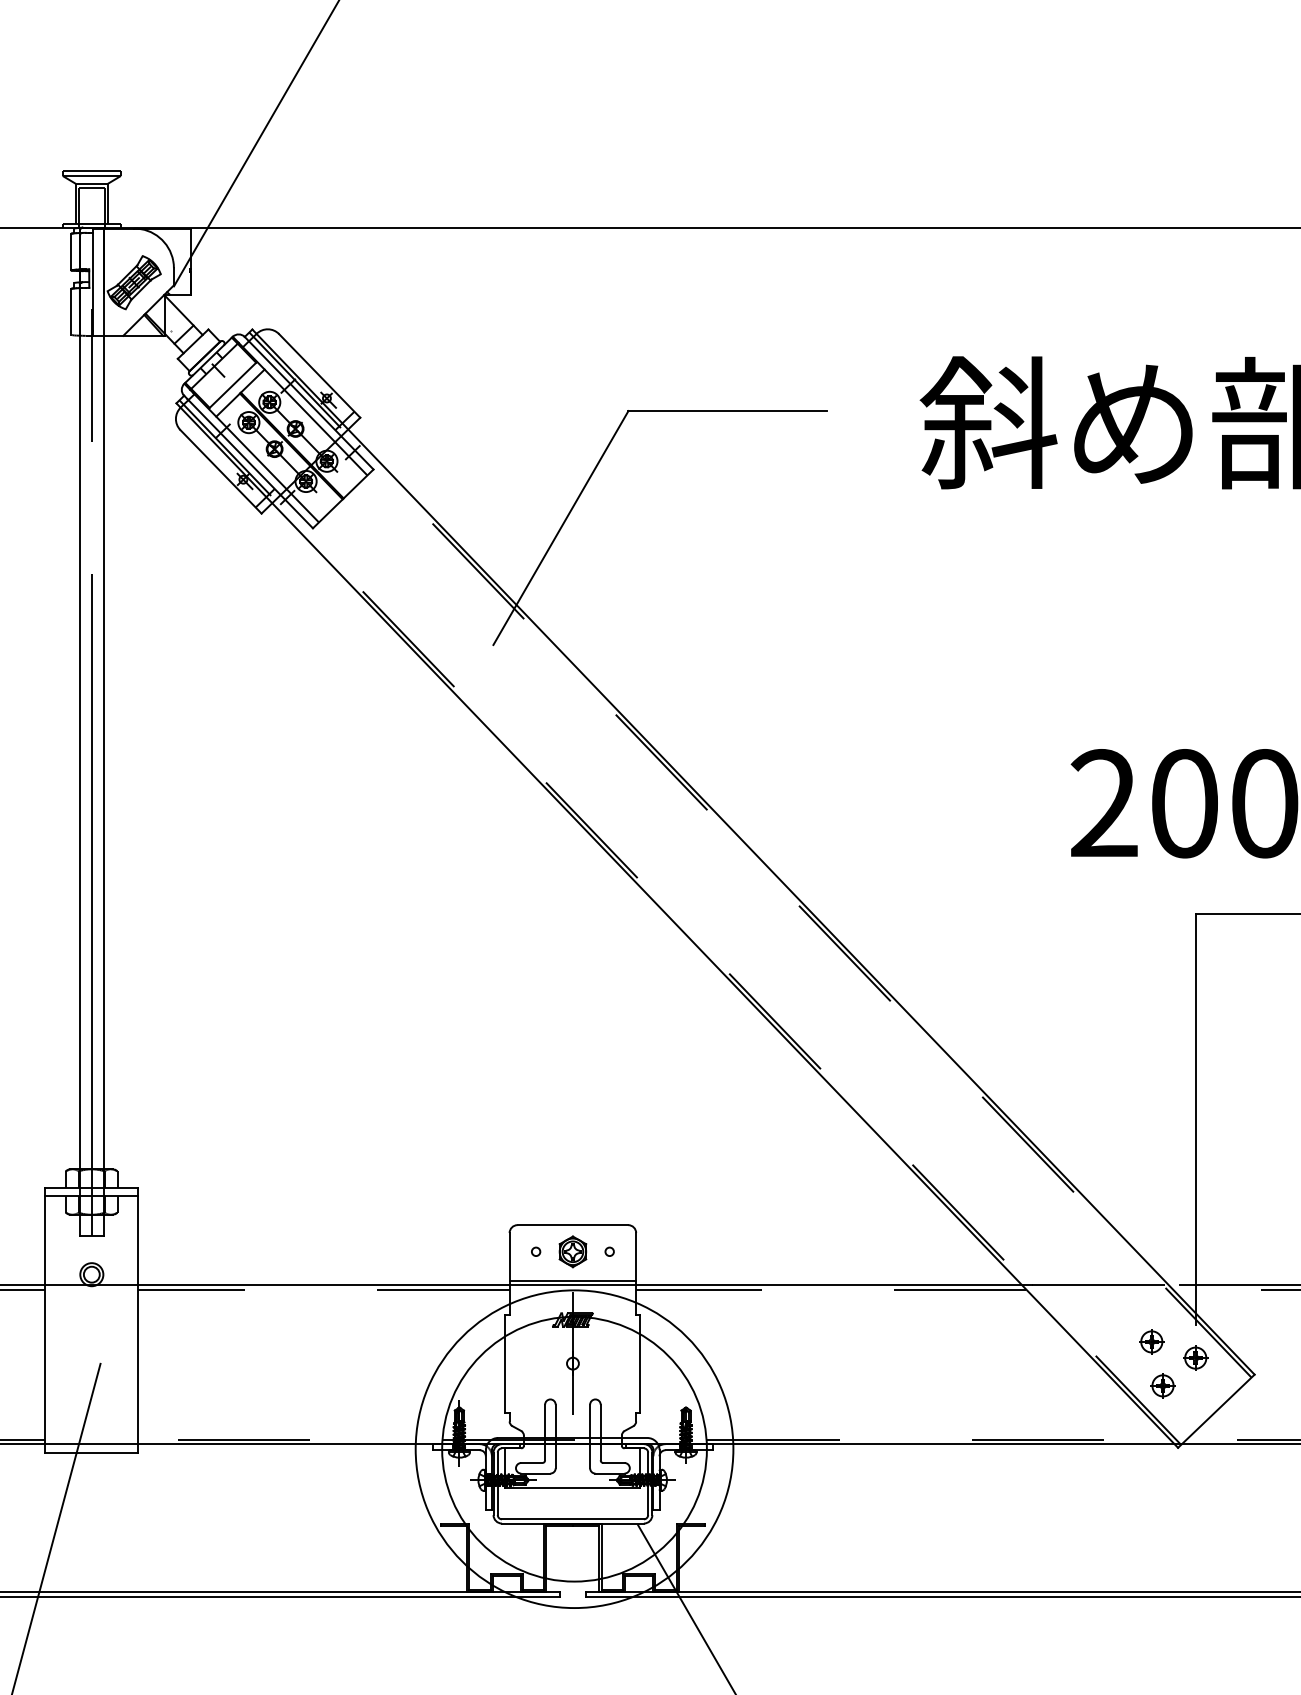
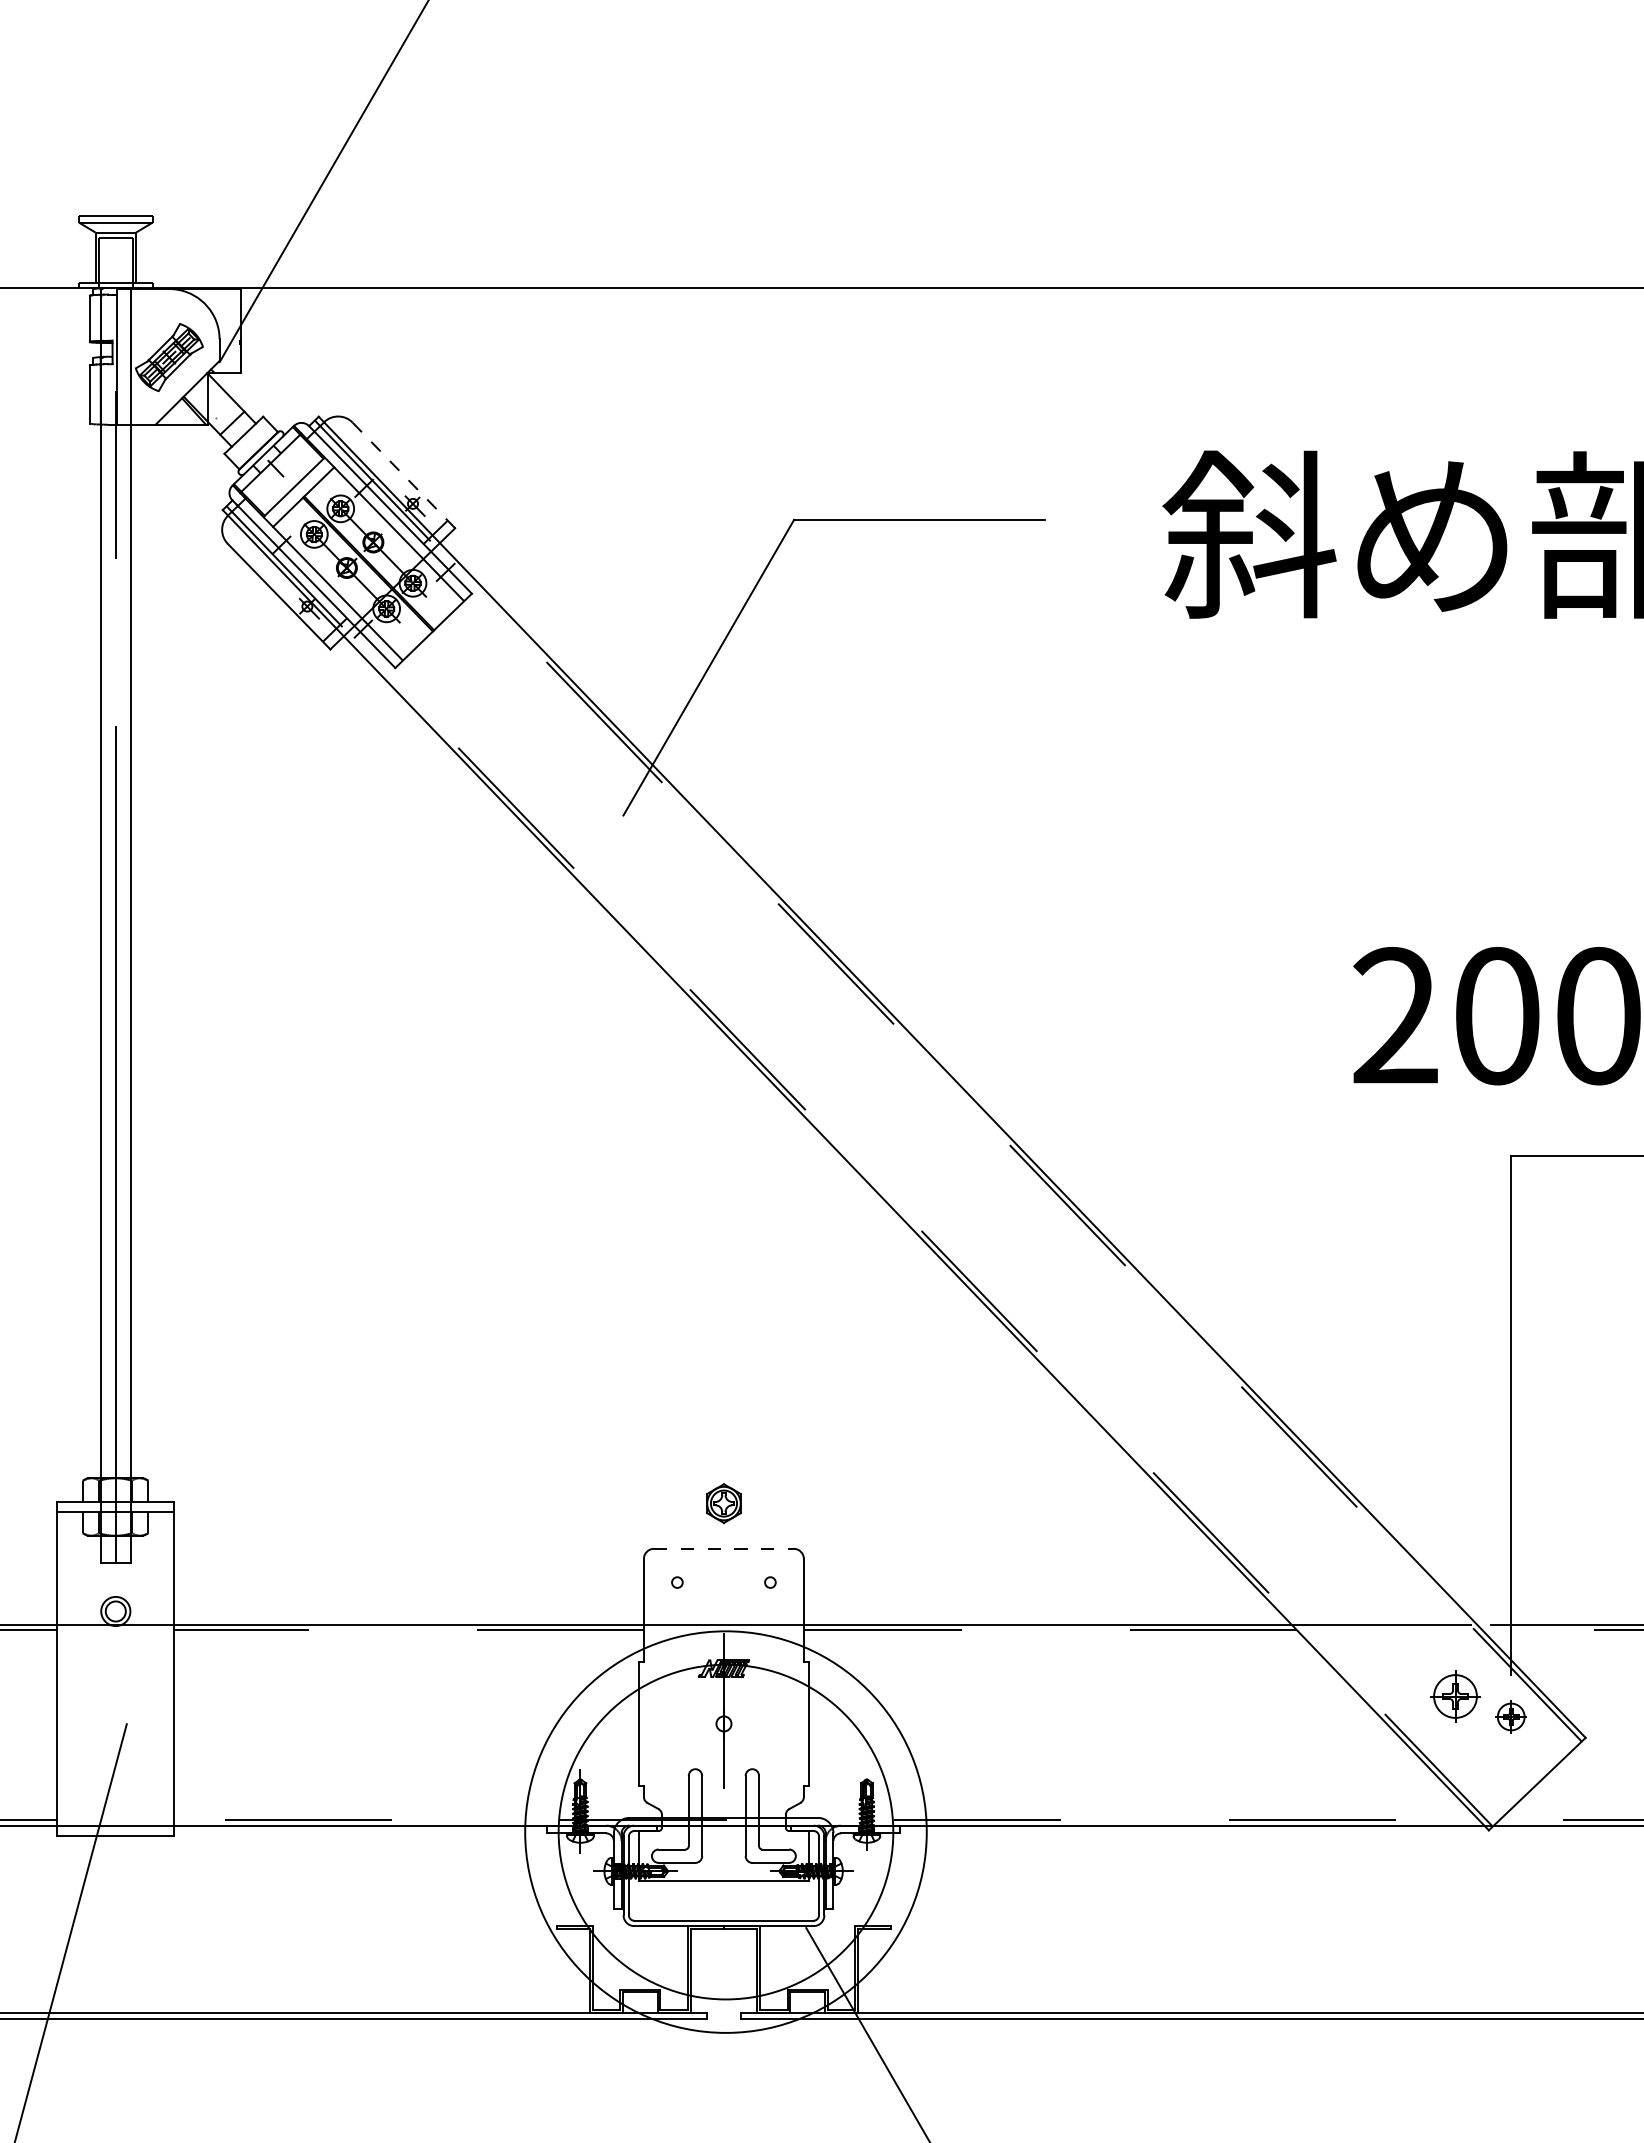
line: (319, 376) -> (403, 475), solid -> dashed
line: (572, 1224) -> (723, 1548), solid -> dashed
part: (572, 1251) -> (723, 1503), moved
line: (572, 1281) -> (723, 1619), removed
part: (1151, 1341) -> (1455, 1696), size x1.6
part: (1162, 1385) -> (1469, 1751), removed

